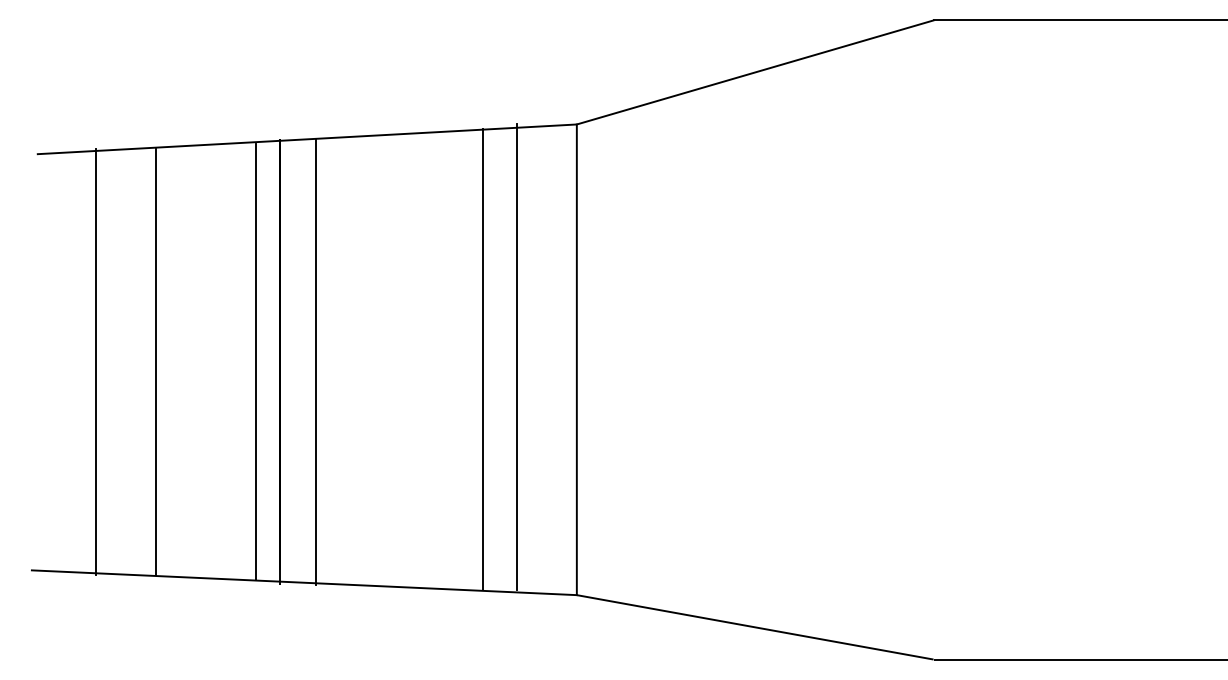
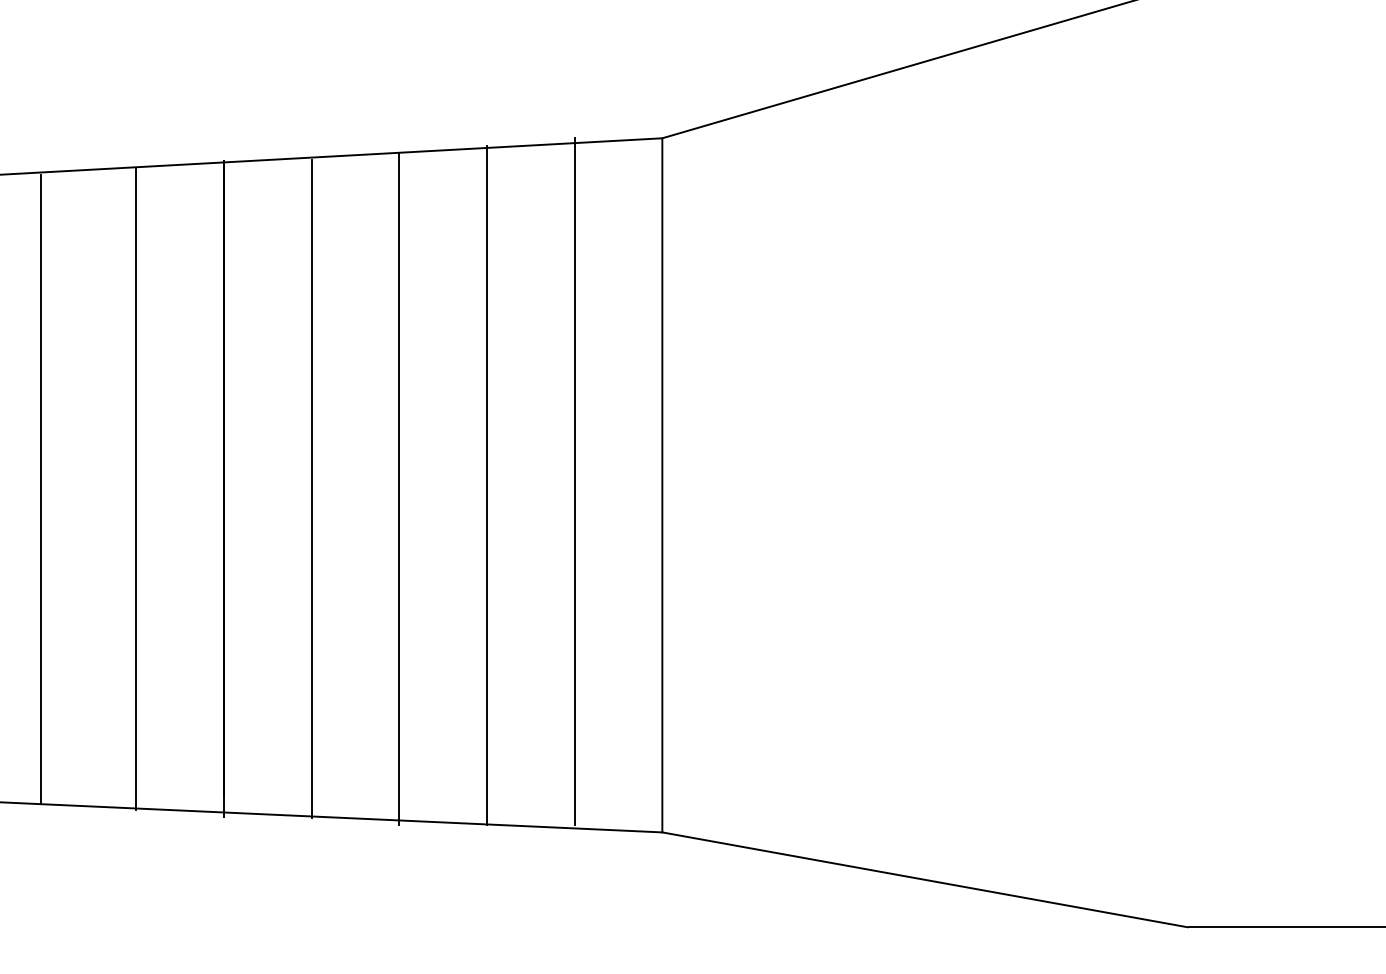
line: (482, 359) -> (486, 484), moved
line: (256, 362) -> (136, 489), moved
line: (316, 362) -> (312, 489), moved
line: (398, 362) -> (399, 489), added

